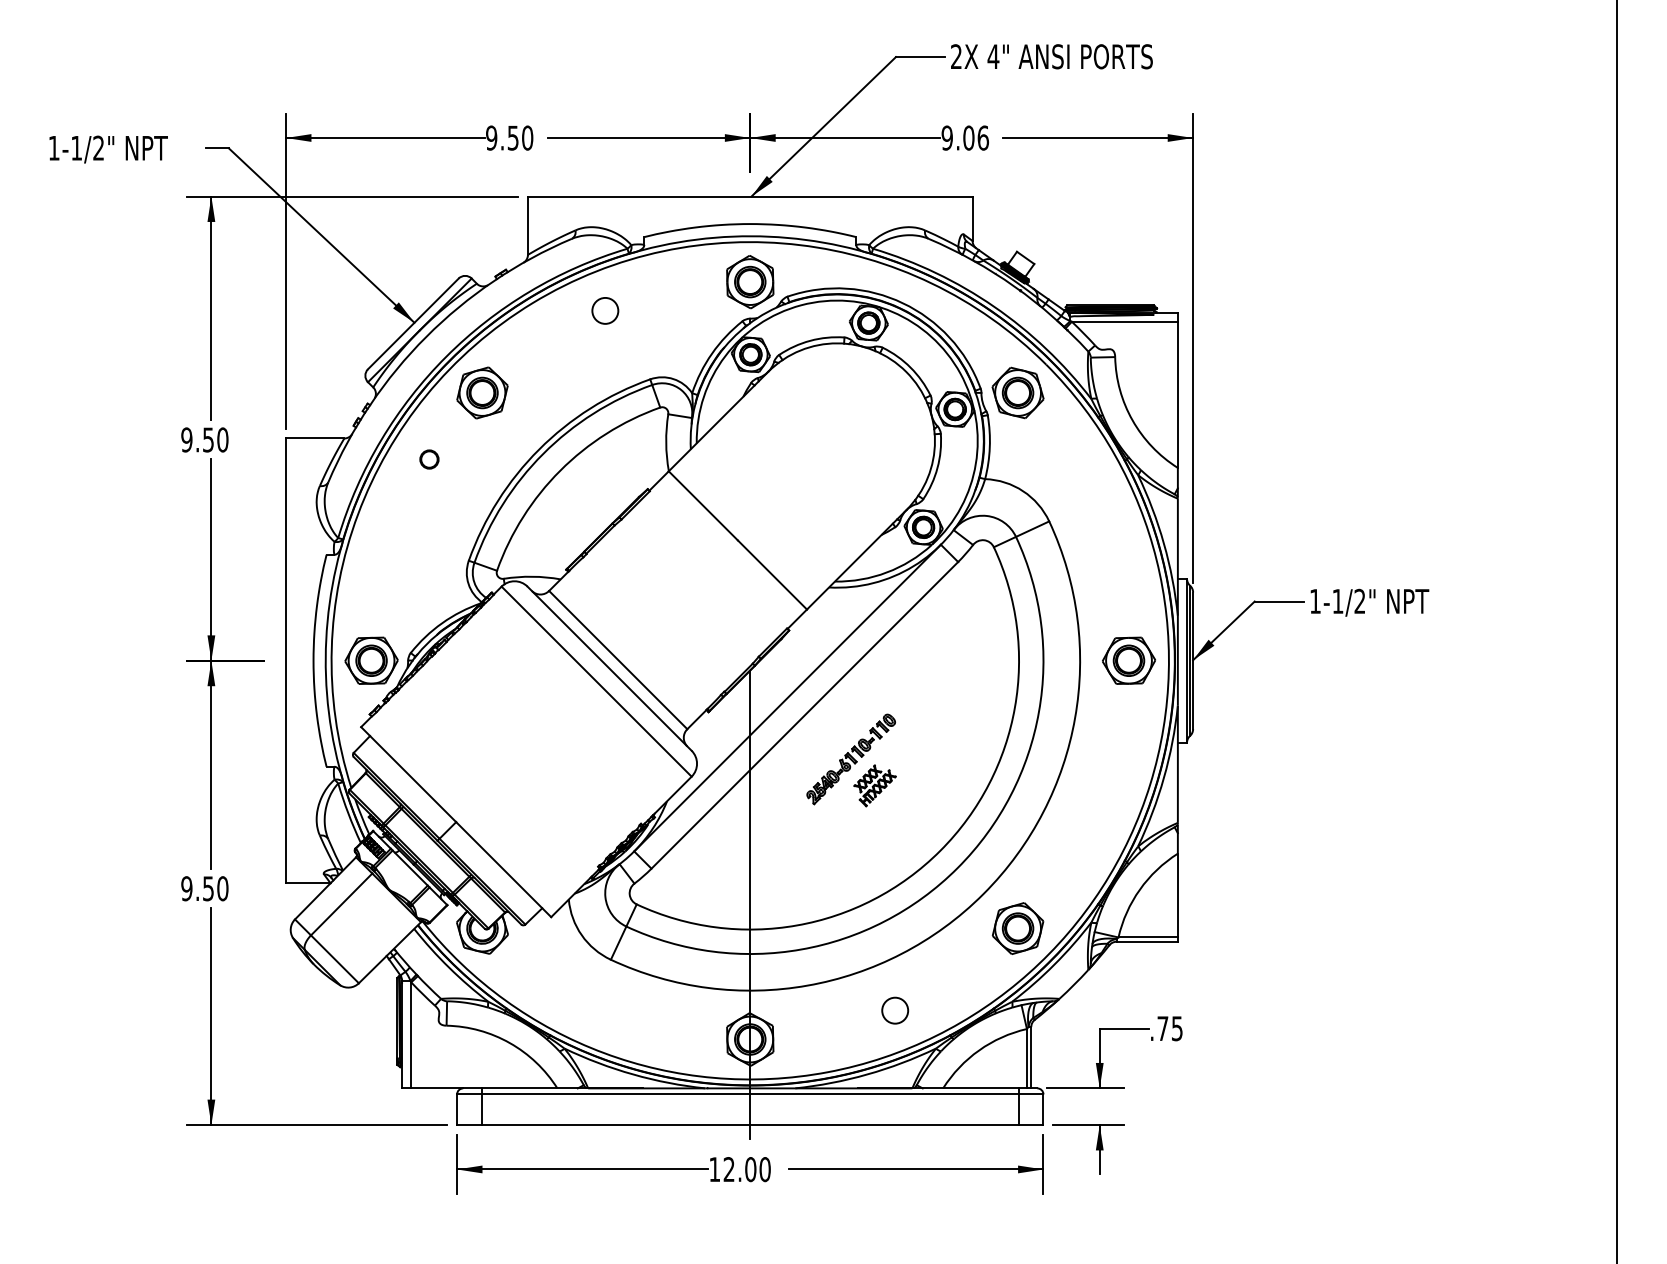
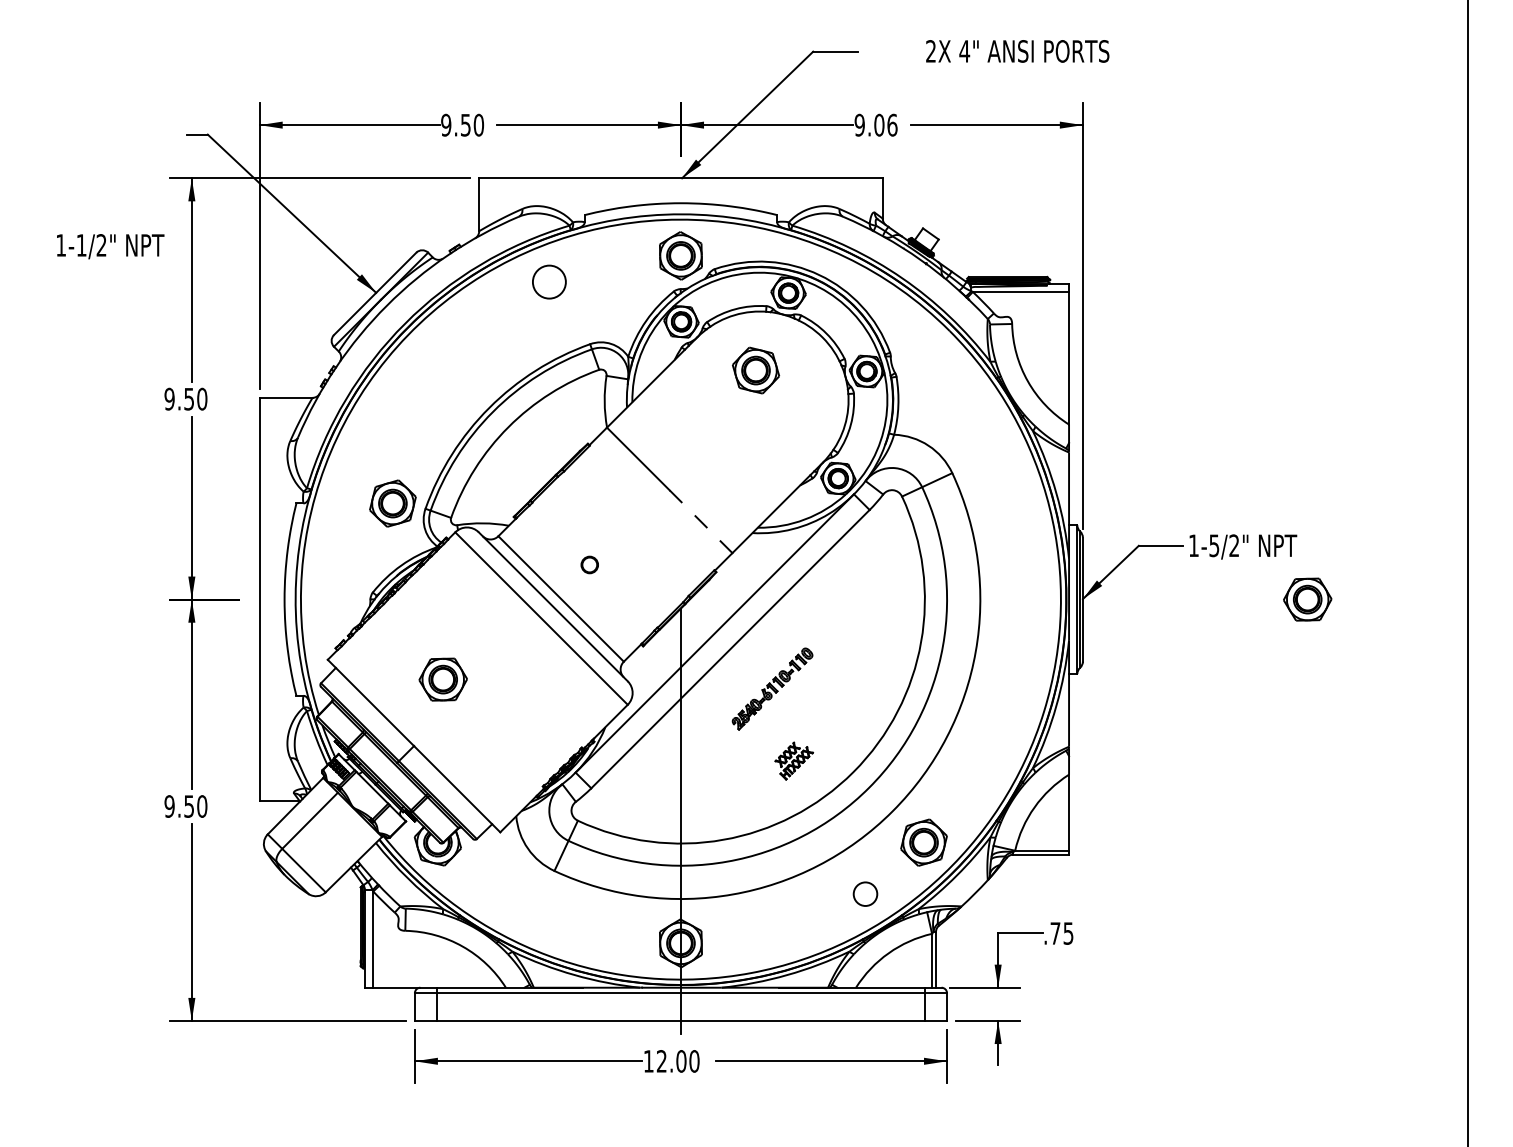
text: (1051, 56) -> (1017, 51), moved
text: (108, 149) -> (110, 246), moved
circle: (605, 310) -> (549, 281), size x1.4
part: (482, 392) -> (392, 503), moved
part: (1018, 392) -> (756, 370), moved
part: (429, 459) -> (589, 564), moved
line: (771, 574) -> (700, 521), solid -> dashed
text: (1338, 601) -> (1214, 545), 1-1/2" -> 1-5/2"
part: (370, 660) -> (442, 679), moved
part: (1128, 660) -> (1307, 599), moved
part: (874, 785) -> (793, 760), moved
circle: (895, 1009) -> (865, 893), moved

